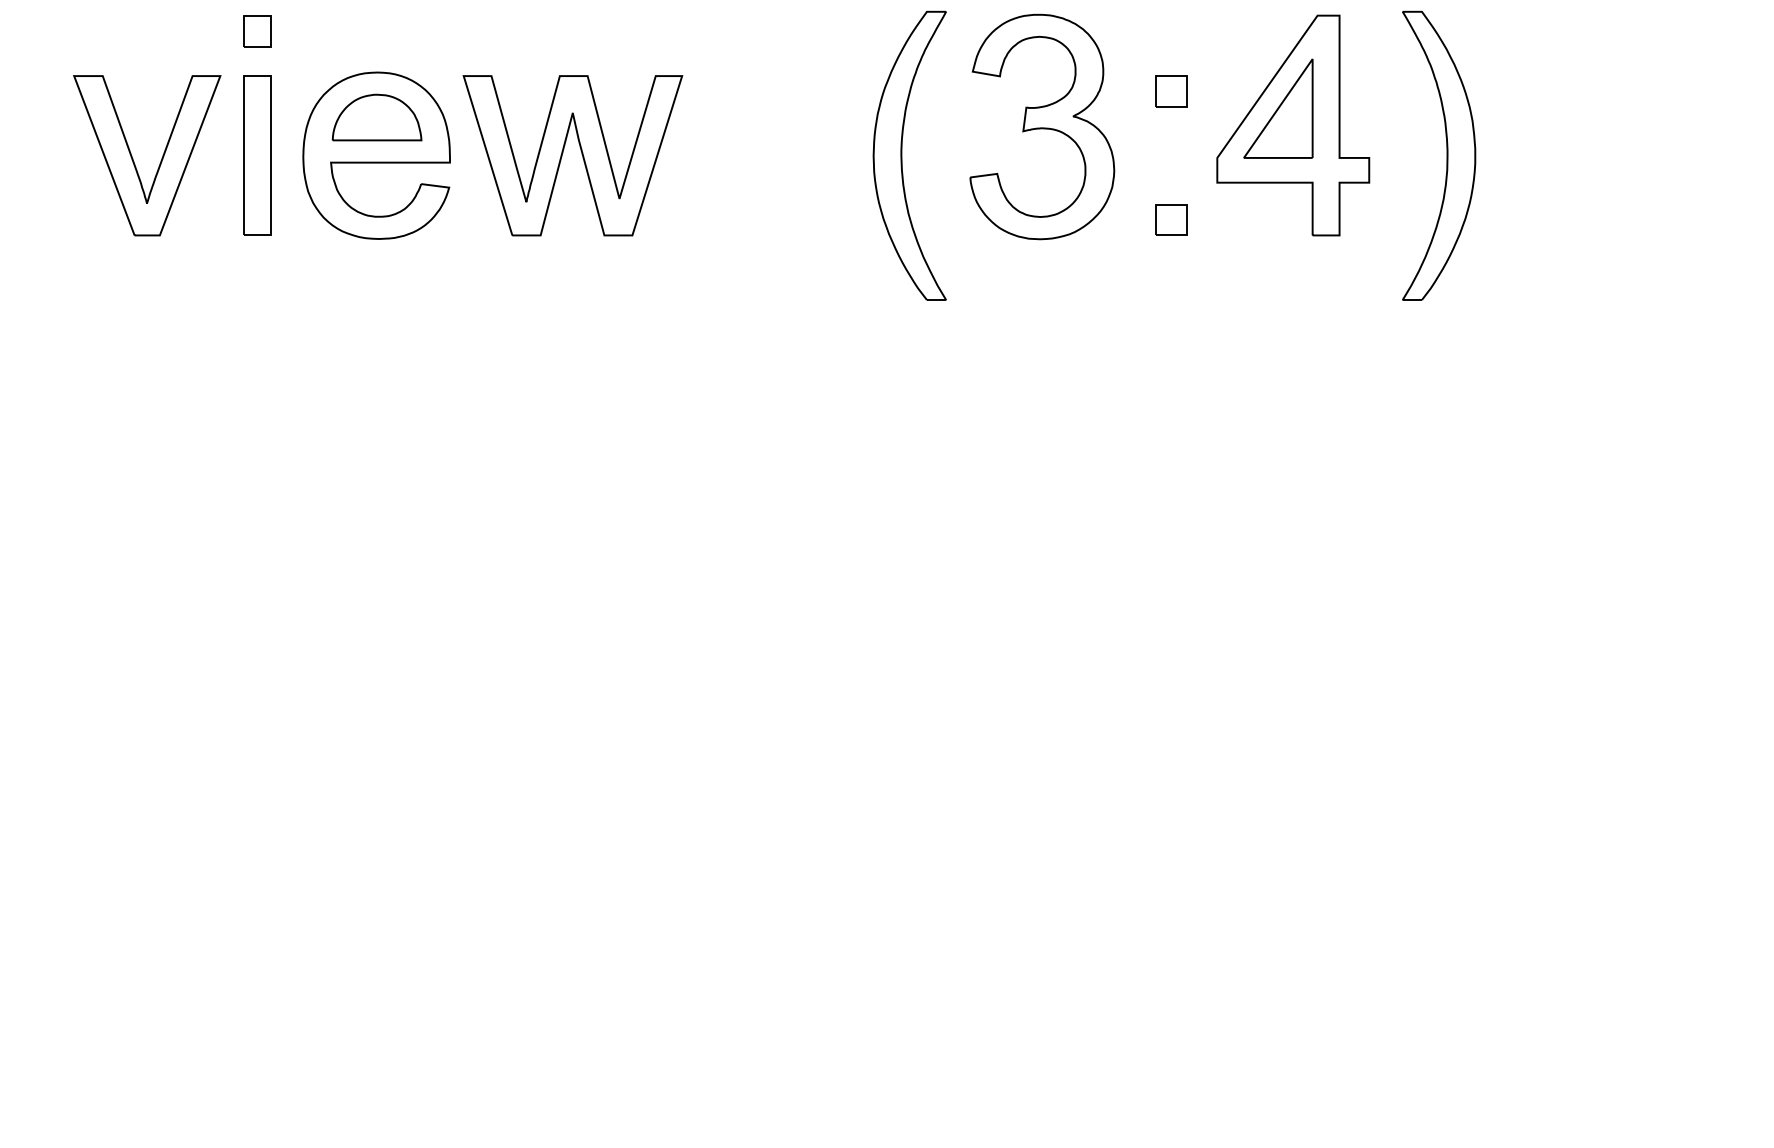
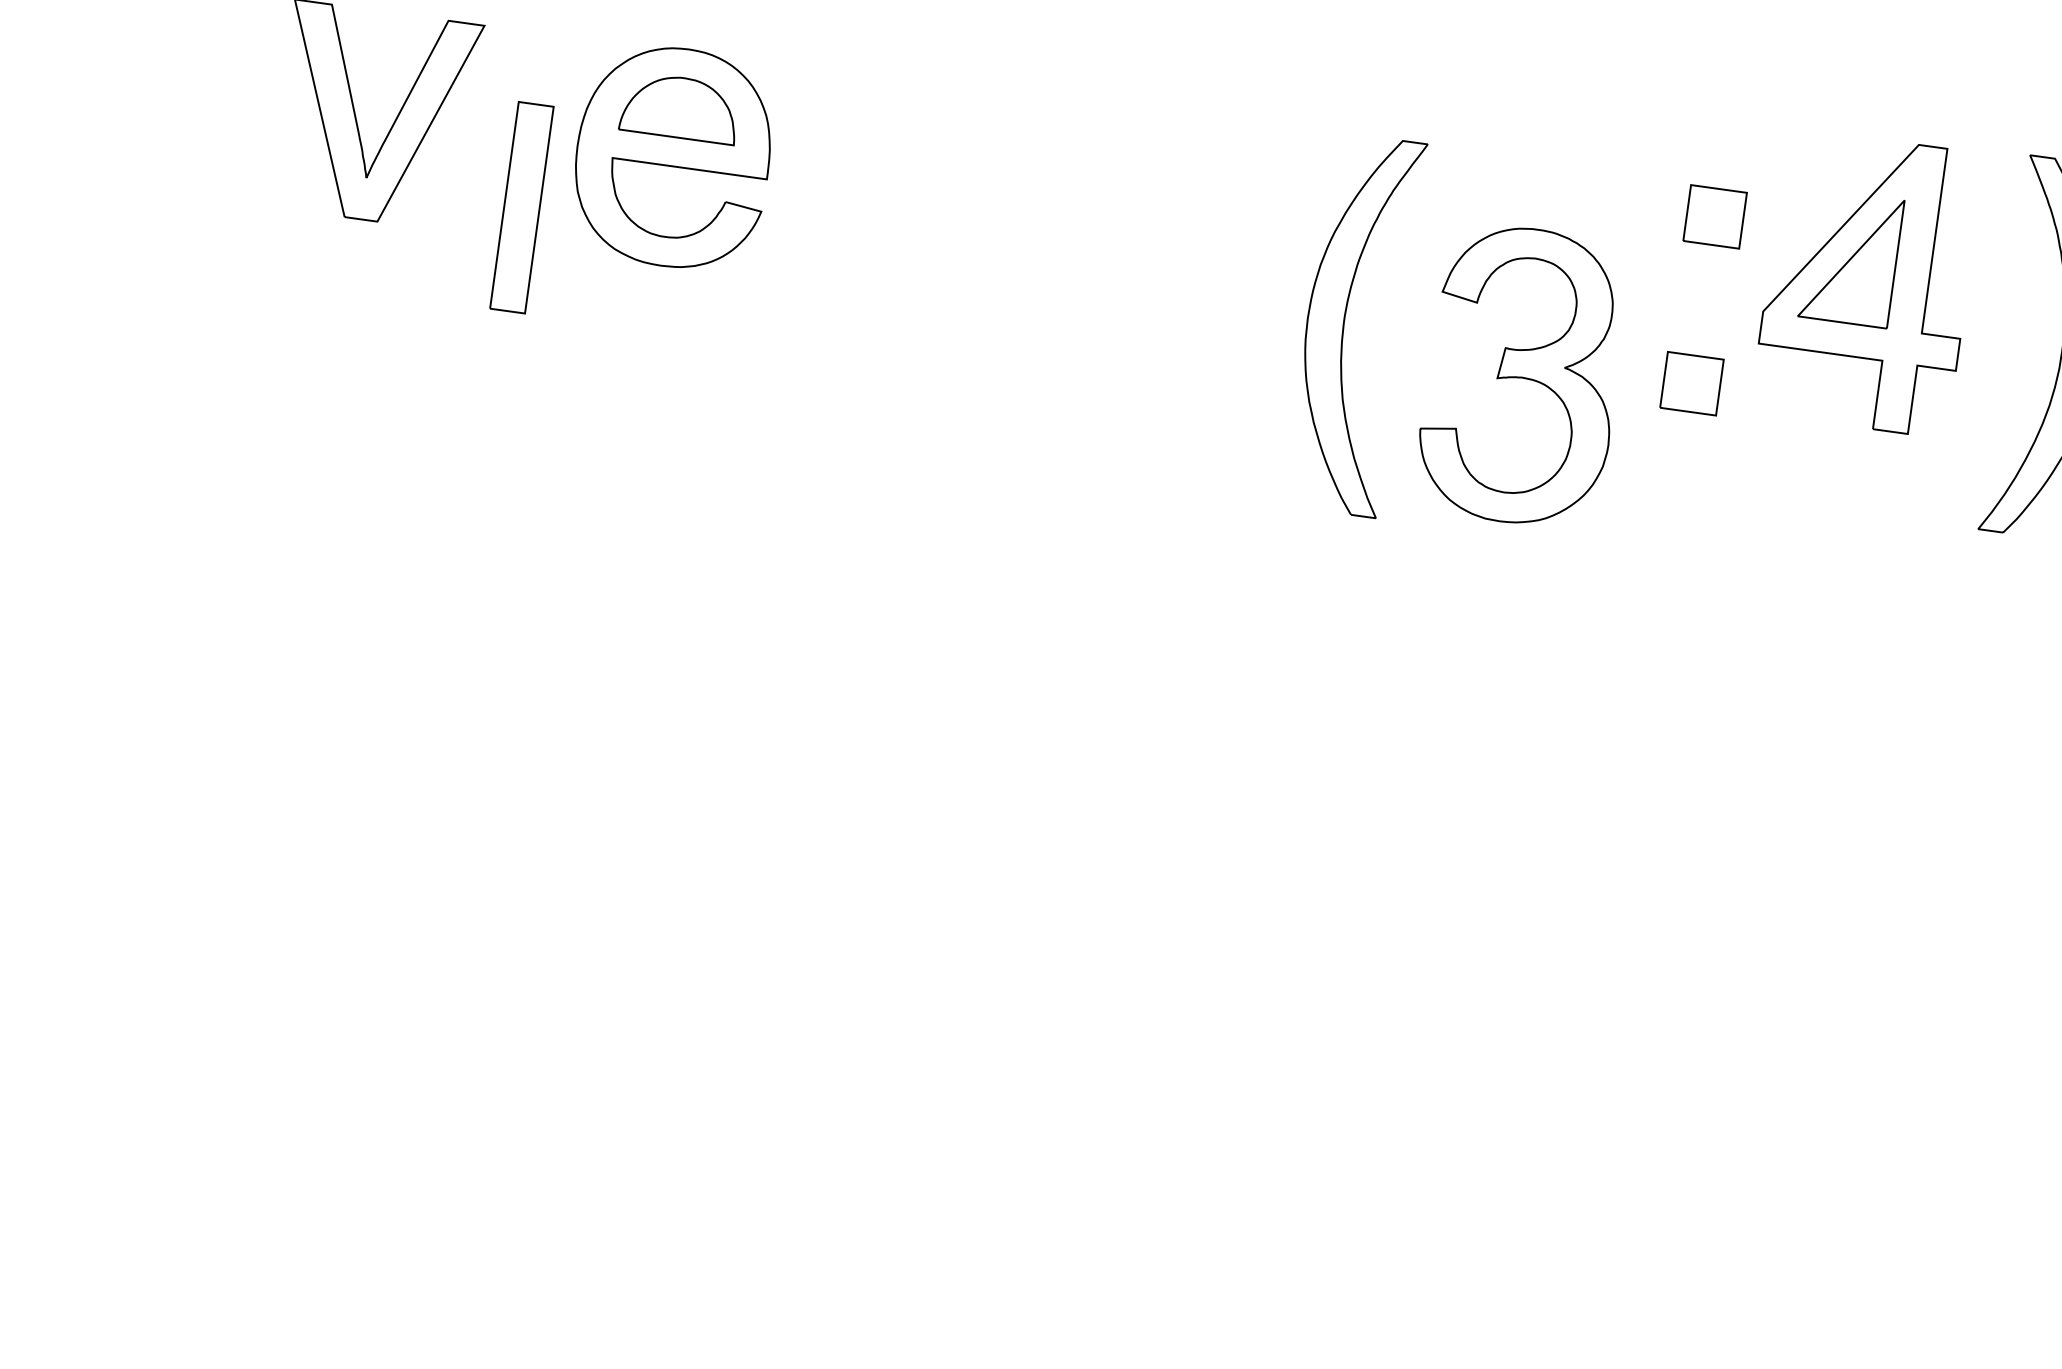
part: (1171, 91) -> (1715, 217), size x1.4
part: (1042, 126) -> (1523, 375), moved
part: (581, 154) -> (938, 192), removed
part: (257, 155) -> (521, 207), moved
part: (902, 155) -> (1345, 322), moved
part: (1171, 219) -> (1692, 383), size x1.4

